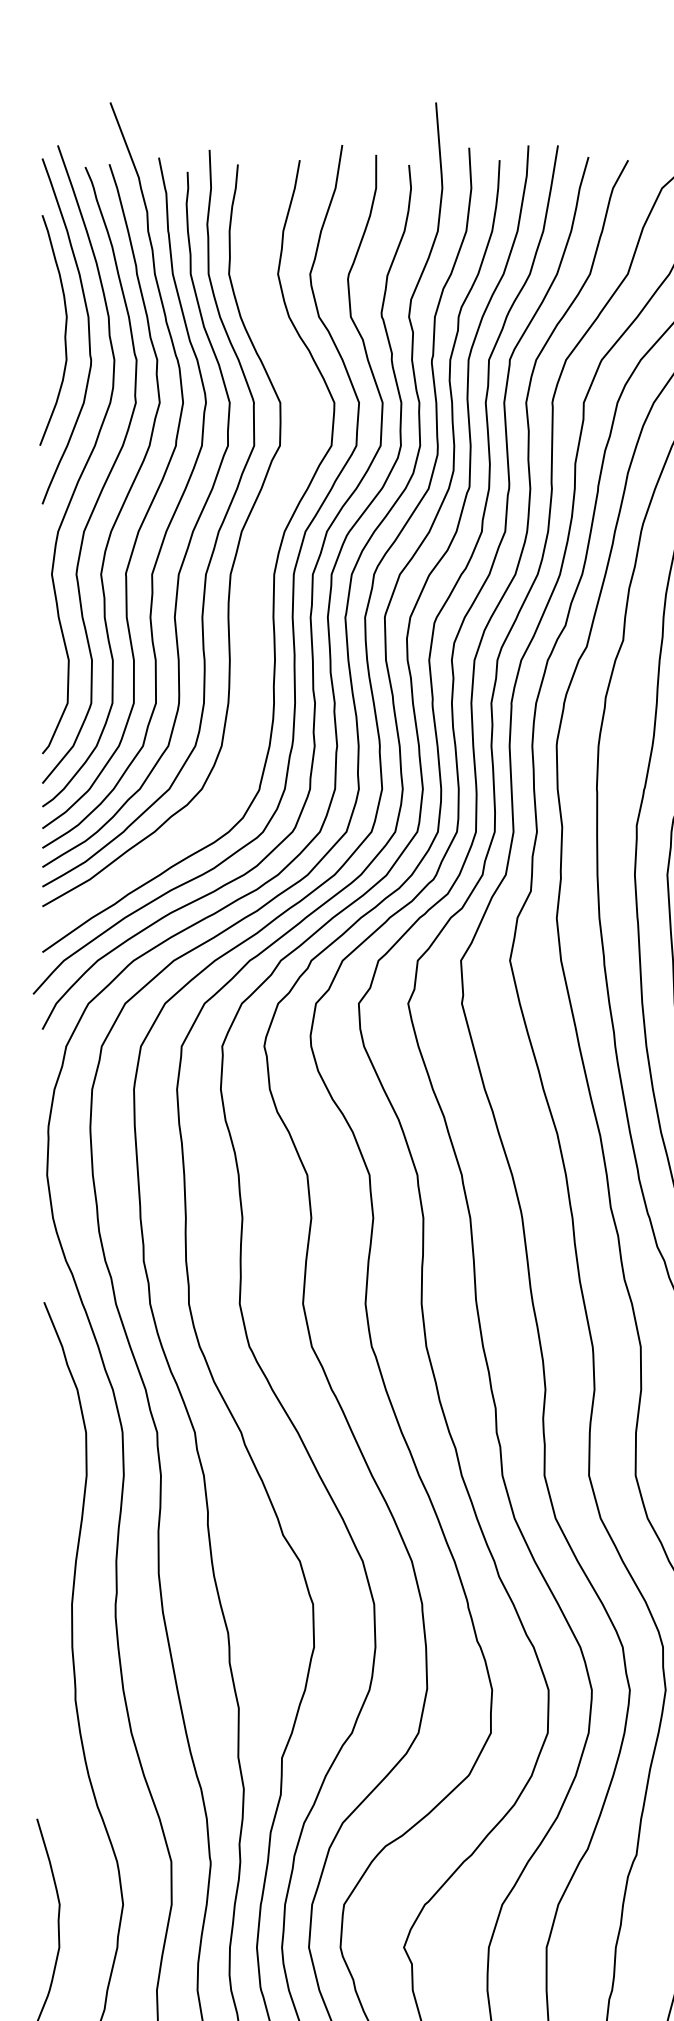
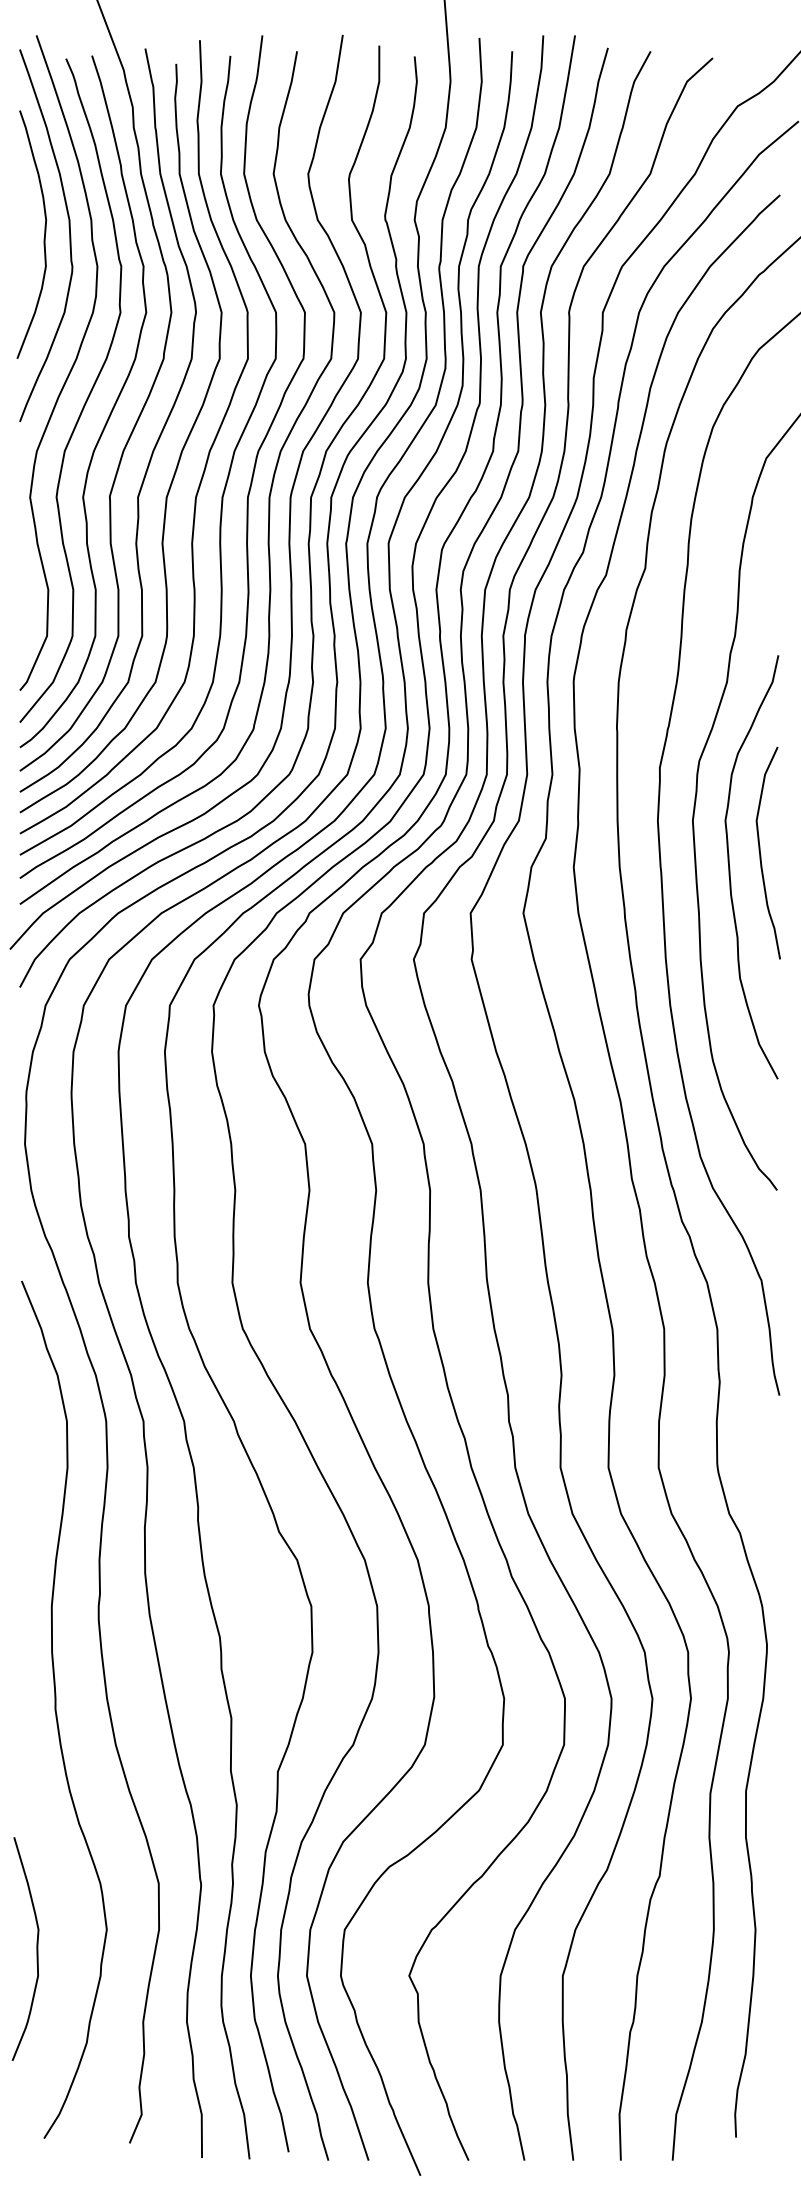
curve: (257, 555) -> (251, 476), added

